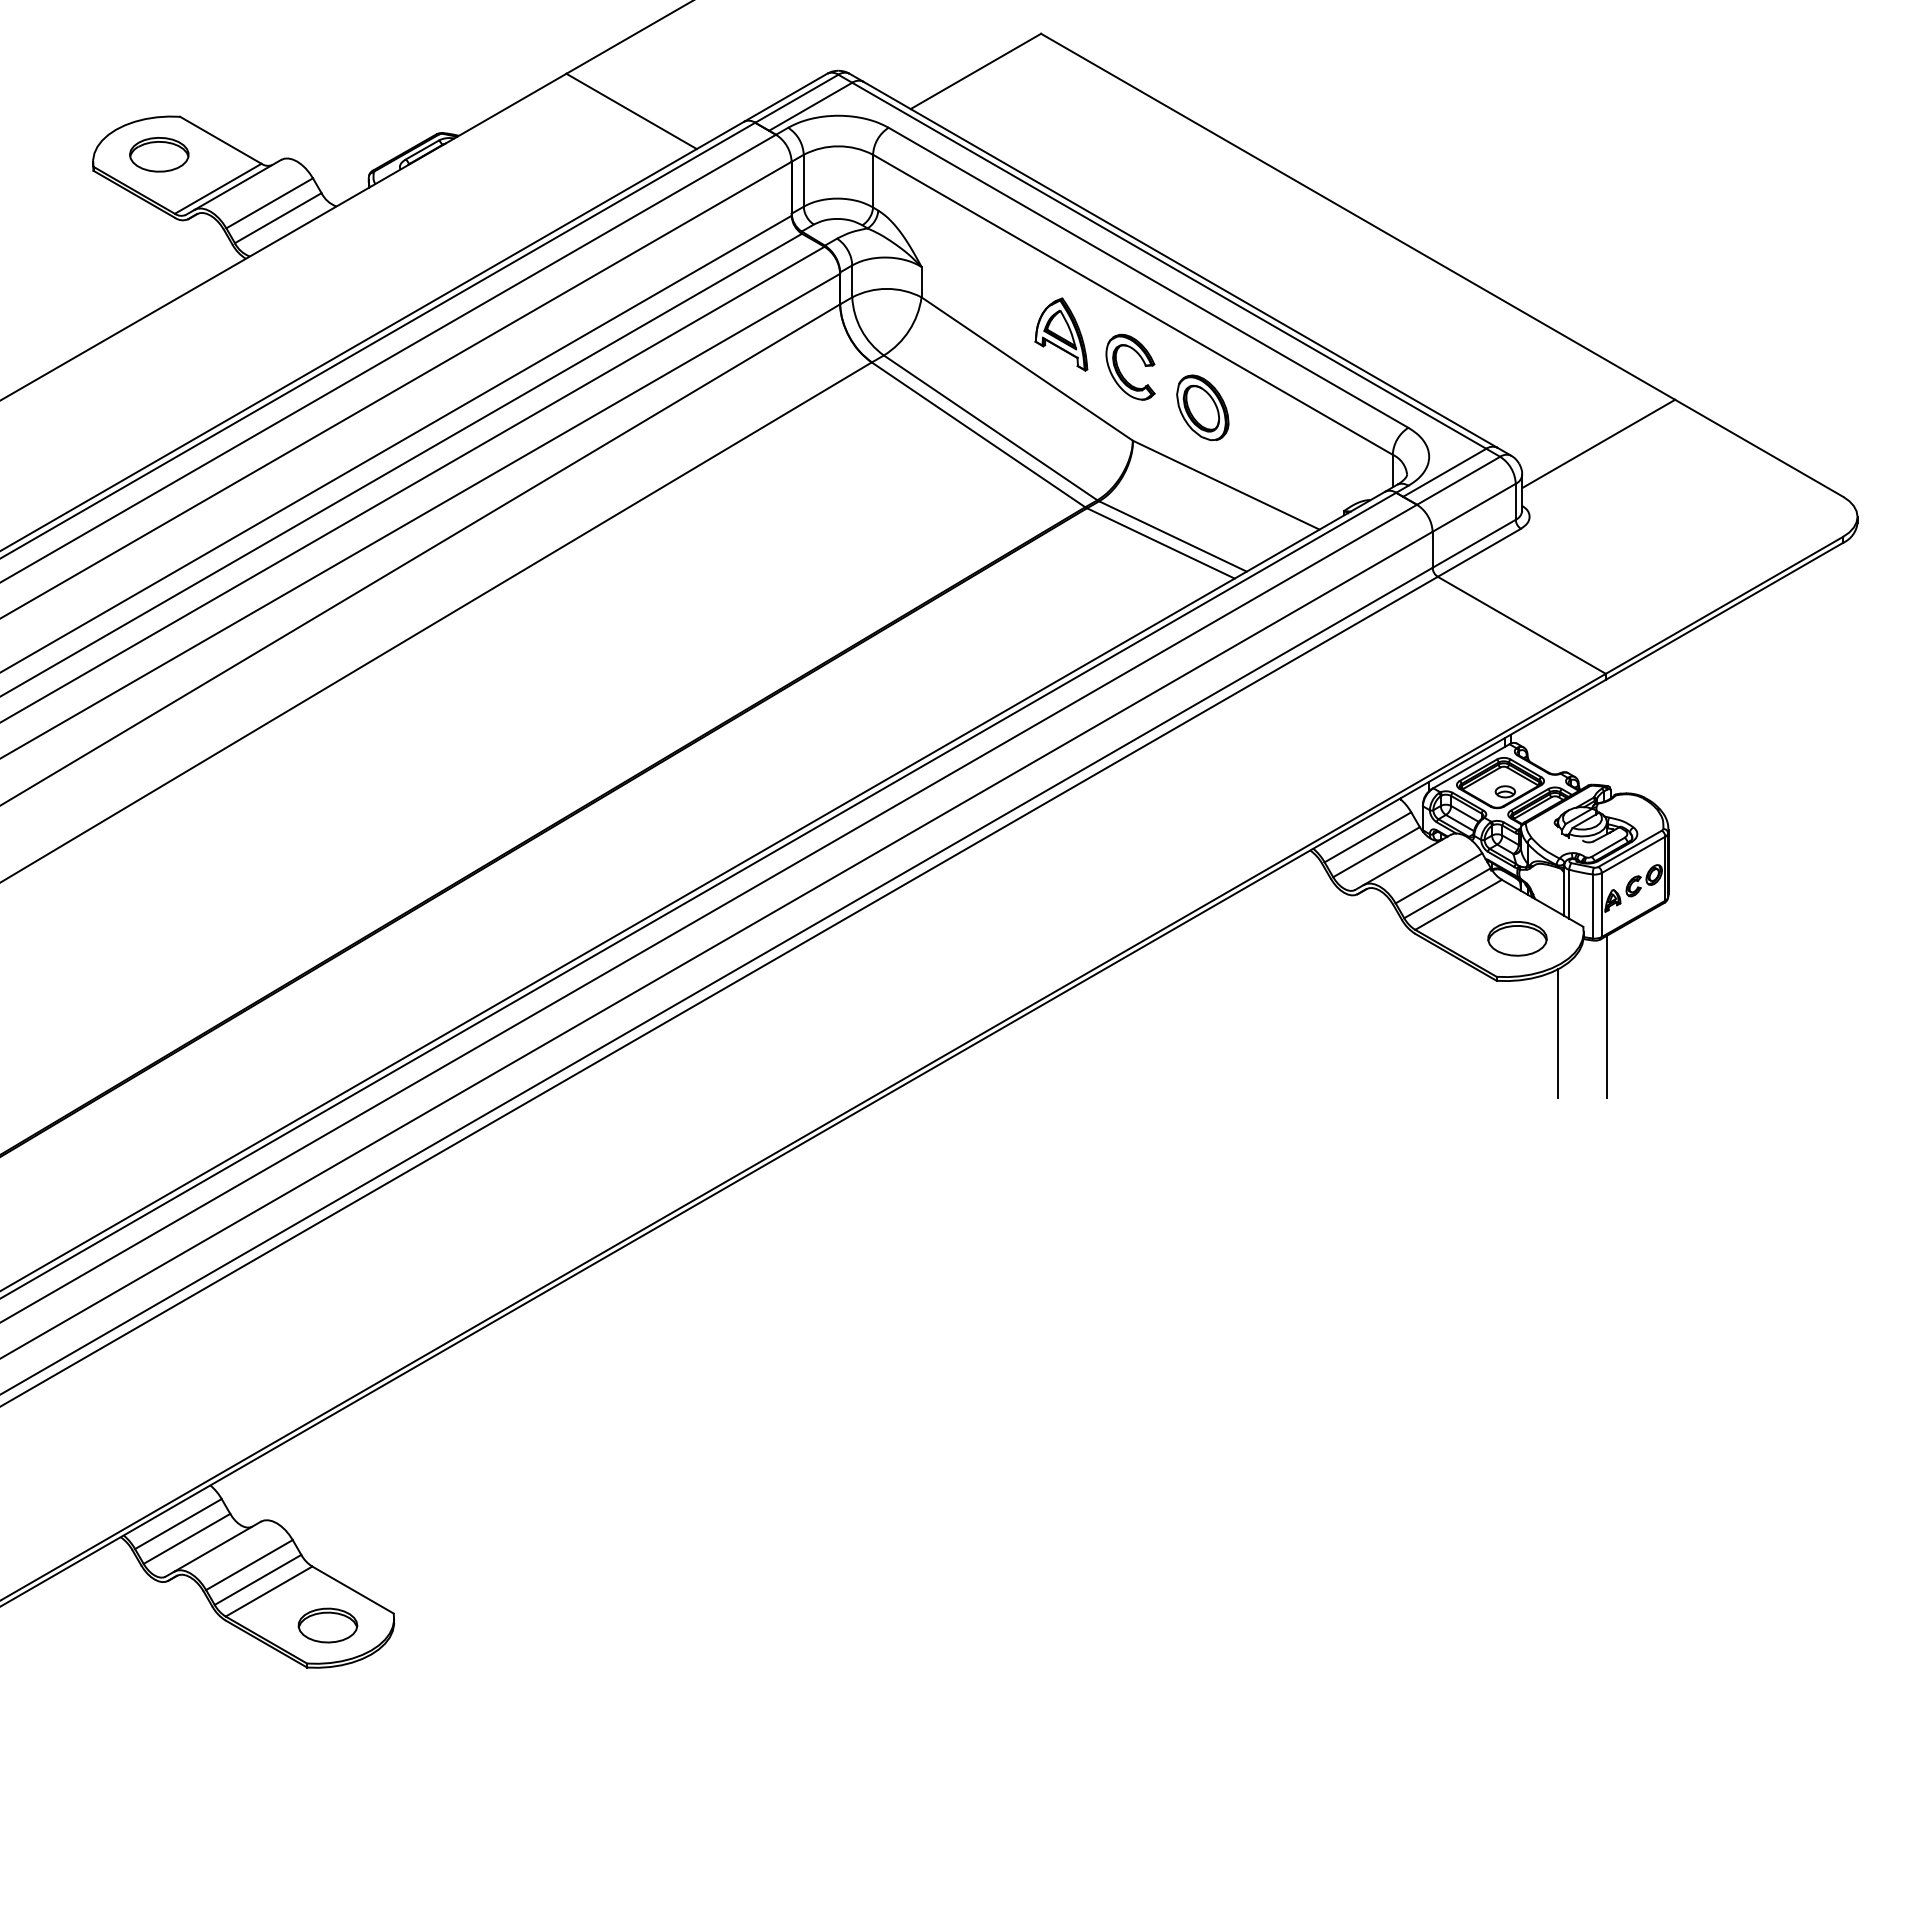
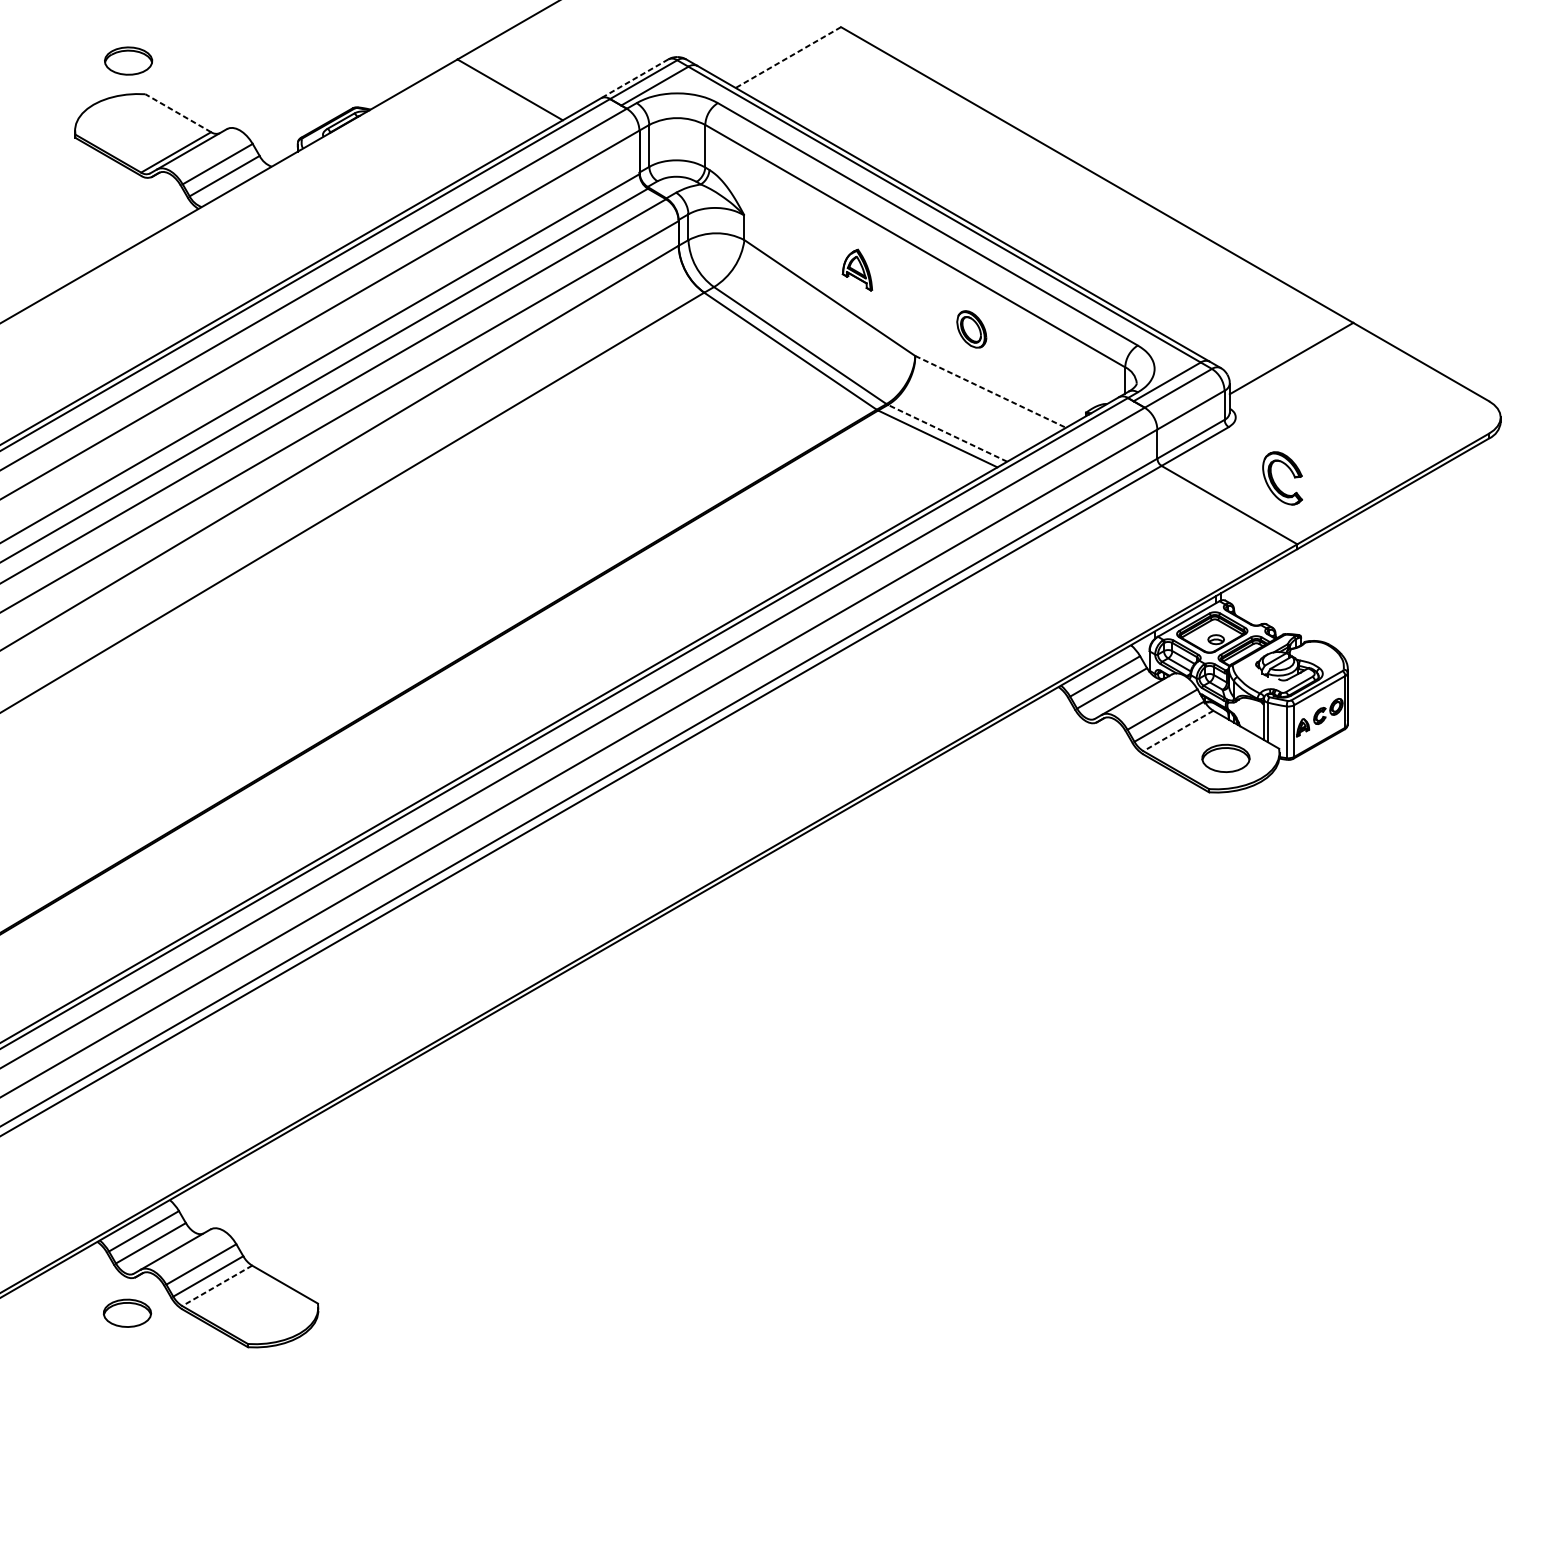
line: (975, 71) -> (788, 57), solid -> dashed
line: (785, 97) -> (634, 78), solid -> dashed
line: (220, 140) -> (178, 113), solid -> dashed
part: (159, 154) -> (128, 60), moved
part: (1061, 334) -> (857, 270), size x0.7
part: (1120, 370) -> (1274, 481), moved
part: (1202, 407) -> (971, 329), size x0.7
line: (1226, 485) -> (990, 392), solid -> dashed
line: (1172, 536) -> (947, 433), solid -> dashed
line: (1458, 905) -> (1178, 731), solid -> dashed
line: (1606, 1016) -> (1297, 821), removed
line: (1557, 1033) -> (1258, 834), removed
line: (268, 1591) -> (216, 1285), solid -> dashed
part: (327, 1625) -> (127, 1313), moved

